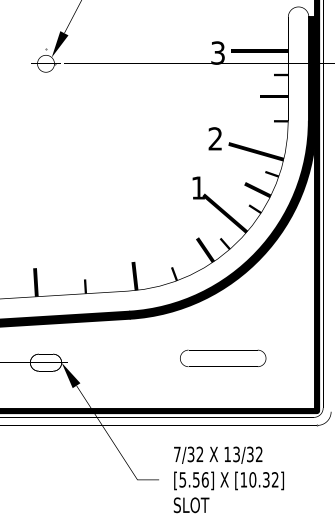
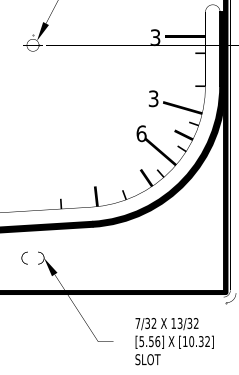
fill: (273, 96) -> (194, 68), removed
text: (215, 138) -> (153, 98), 2 -> 3
text: (198, 187) -> (141, 133), 1 -> 6
fill: (35, 282) -> (25, 201), removed
part: (223, 357) -> (159, 254), removed
text: (228, 479) -> (174, 341), moved

